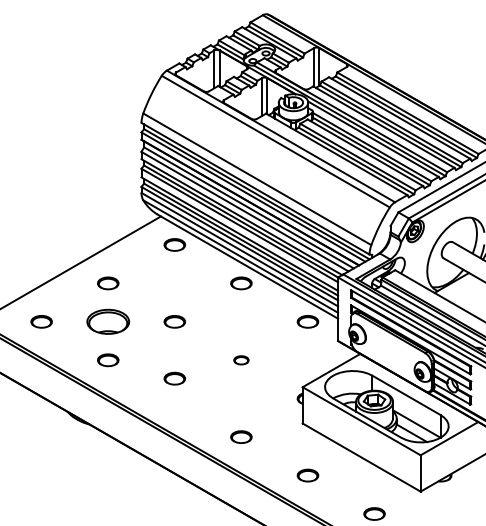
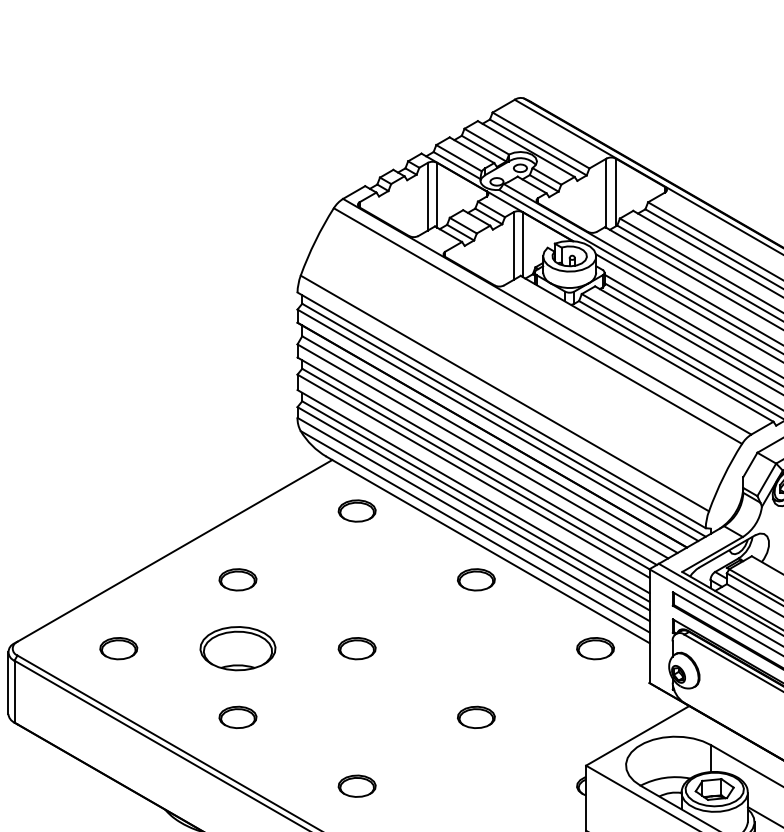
part: (241, 360) -> (476, 717), size x1.43
part: (174, 378) -> (356, 785), moved

